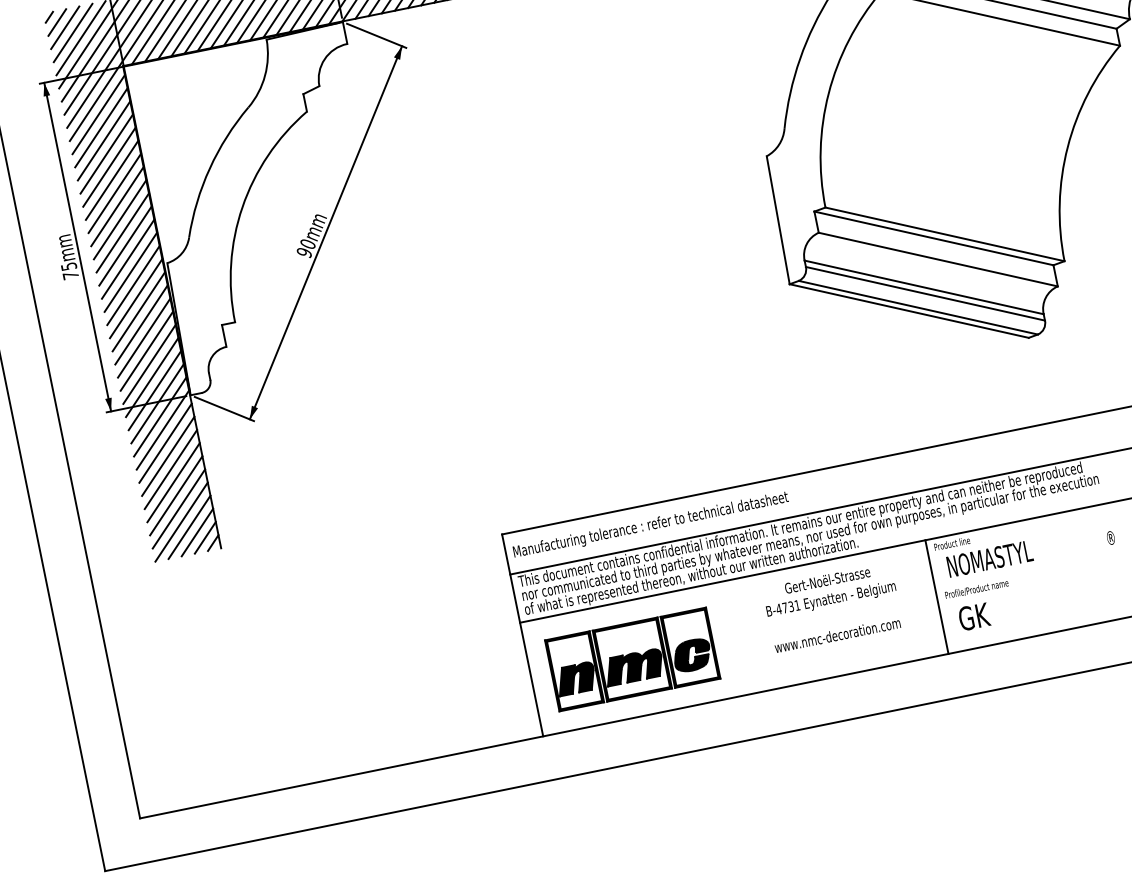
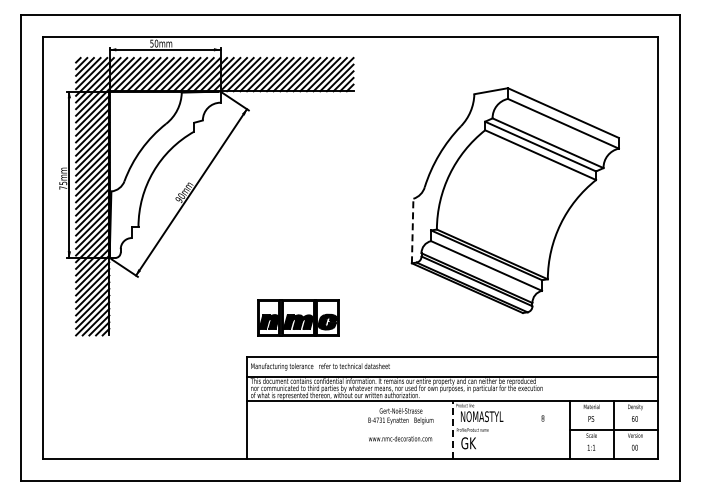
line: (777, 219) -> (412, 230), solid -> dashed
line: (936, 596) -> (452, 429), solid -> dashed
part: (632, 658) -> (298, 317), moved

